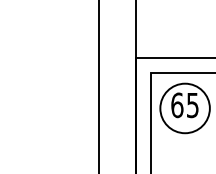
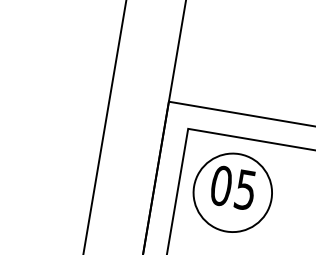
text: (177, 104) -> (221, 184), 65 -> 05

